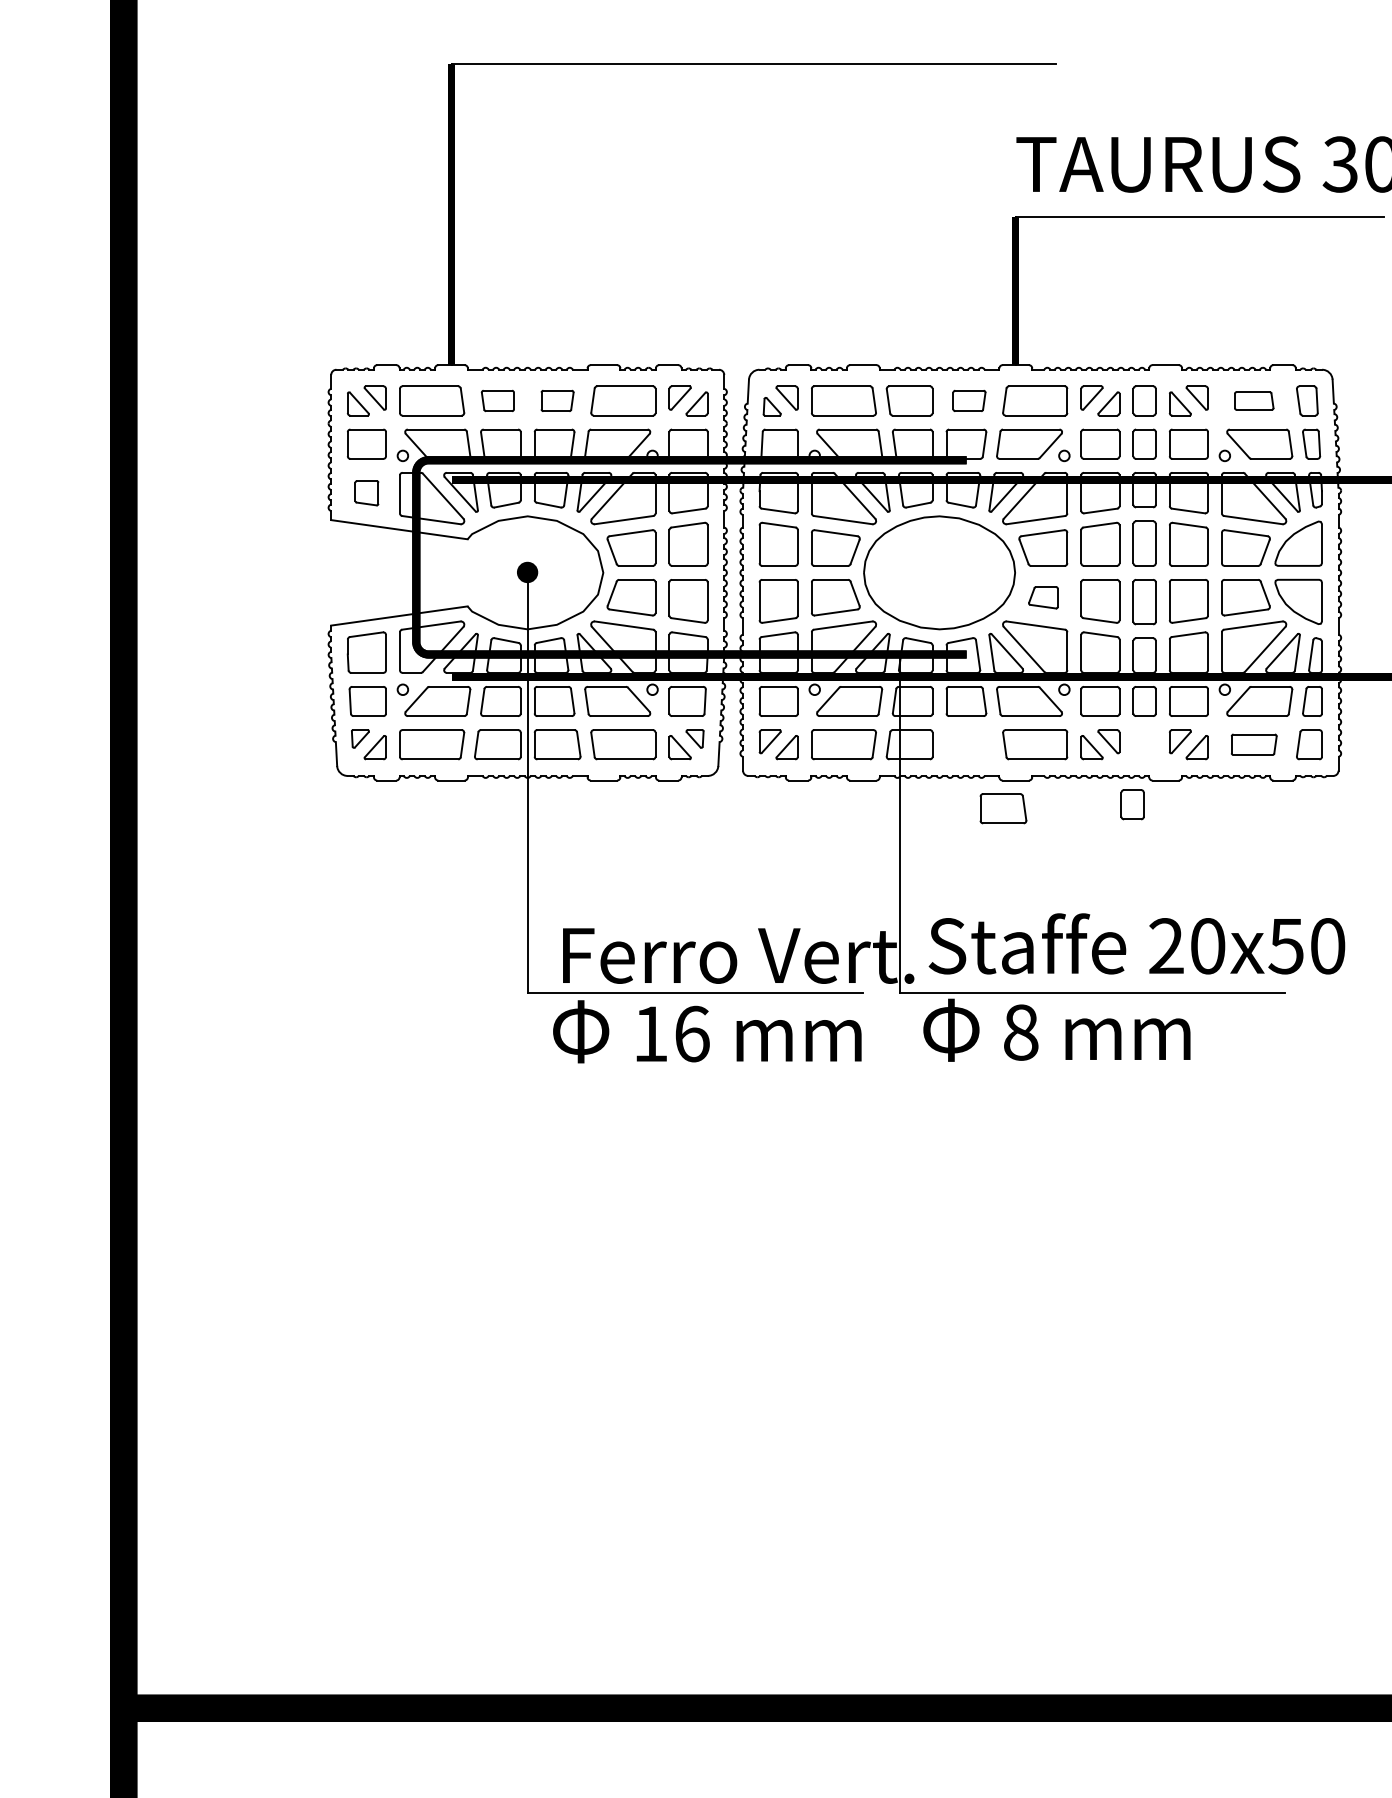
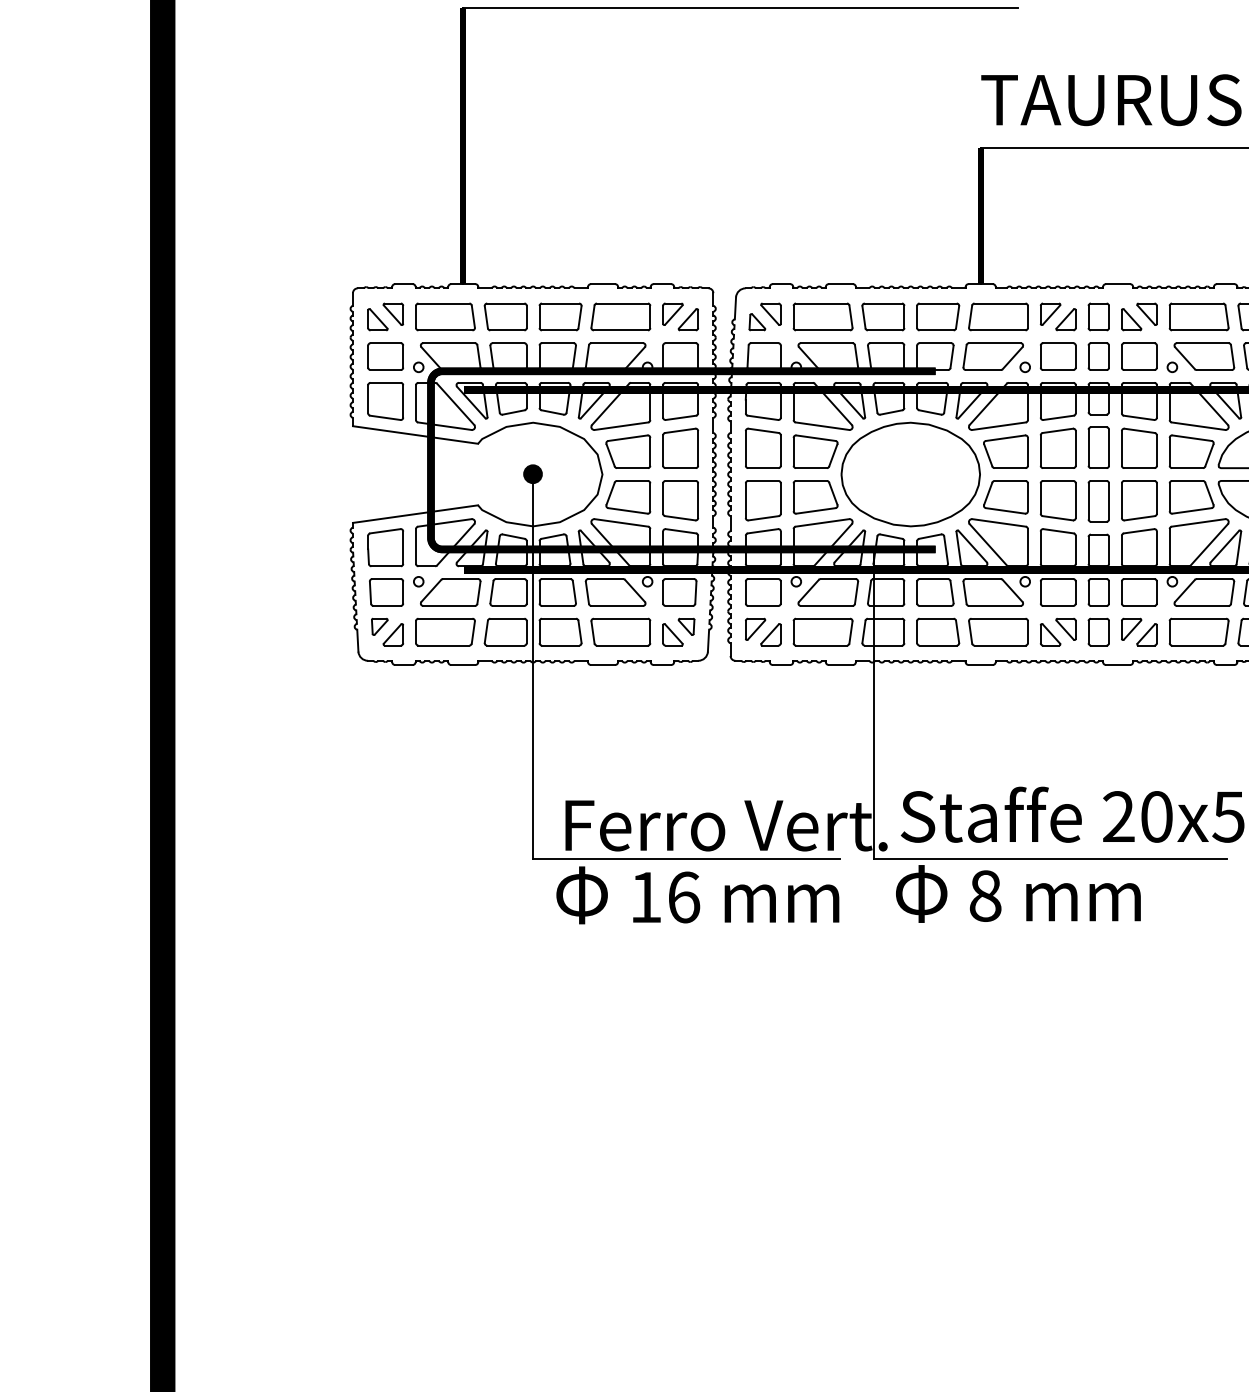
part: (497, 400) -> (505, 316), size x1.43
part: (557, 400) -> (560, 316), size x1.43
part: (969, 400) -> (938, 316), size x1.43
part: (1254, 400) -> (1199, 316), size x1.67
part: (366, 493) -> (385, 401), size x1.67
part: (1043, 597) -> (1006, 497), size x1.67
part: (1254, 744) -> (1199, 631), size x1.43
part: (1132, 804) -> (1098, 631), moved
part: (1003, 808) -> (938, 631), moved

